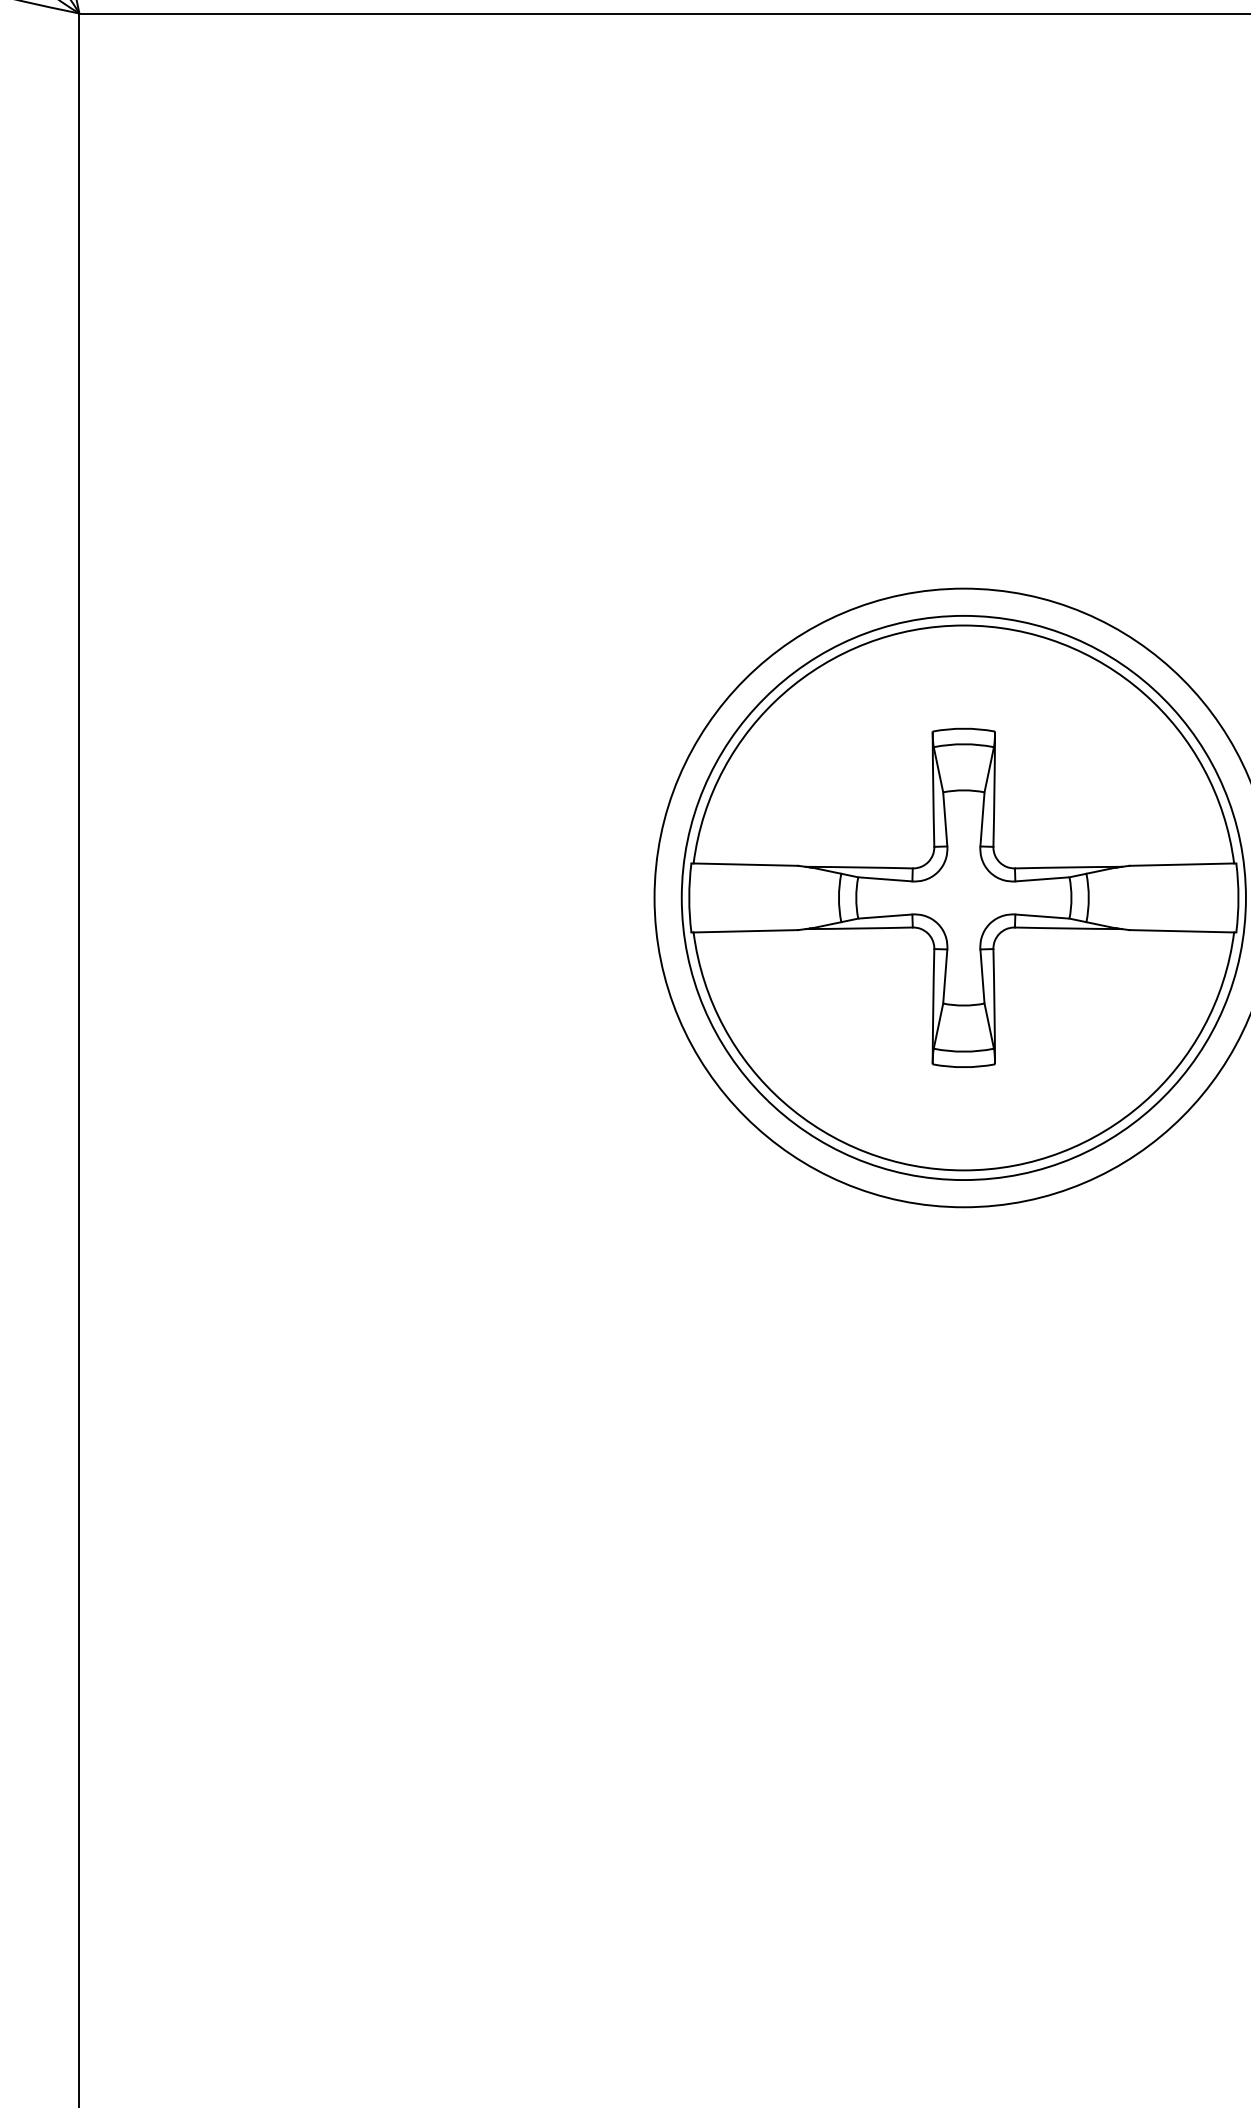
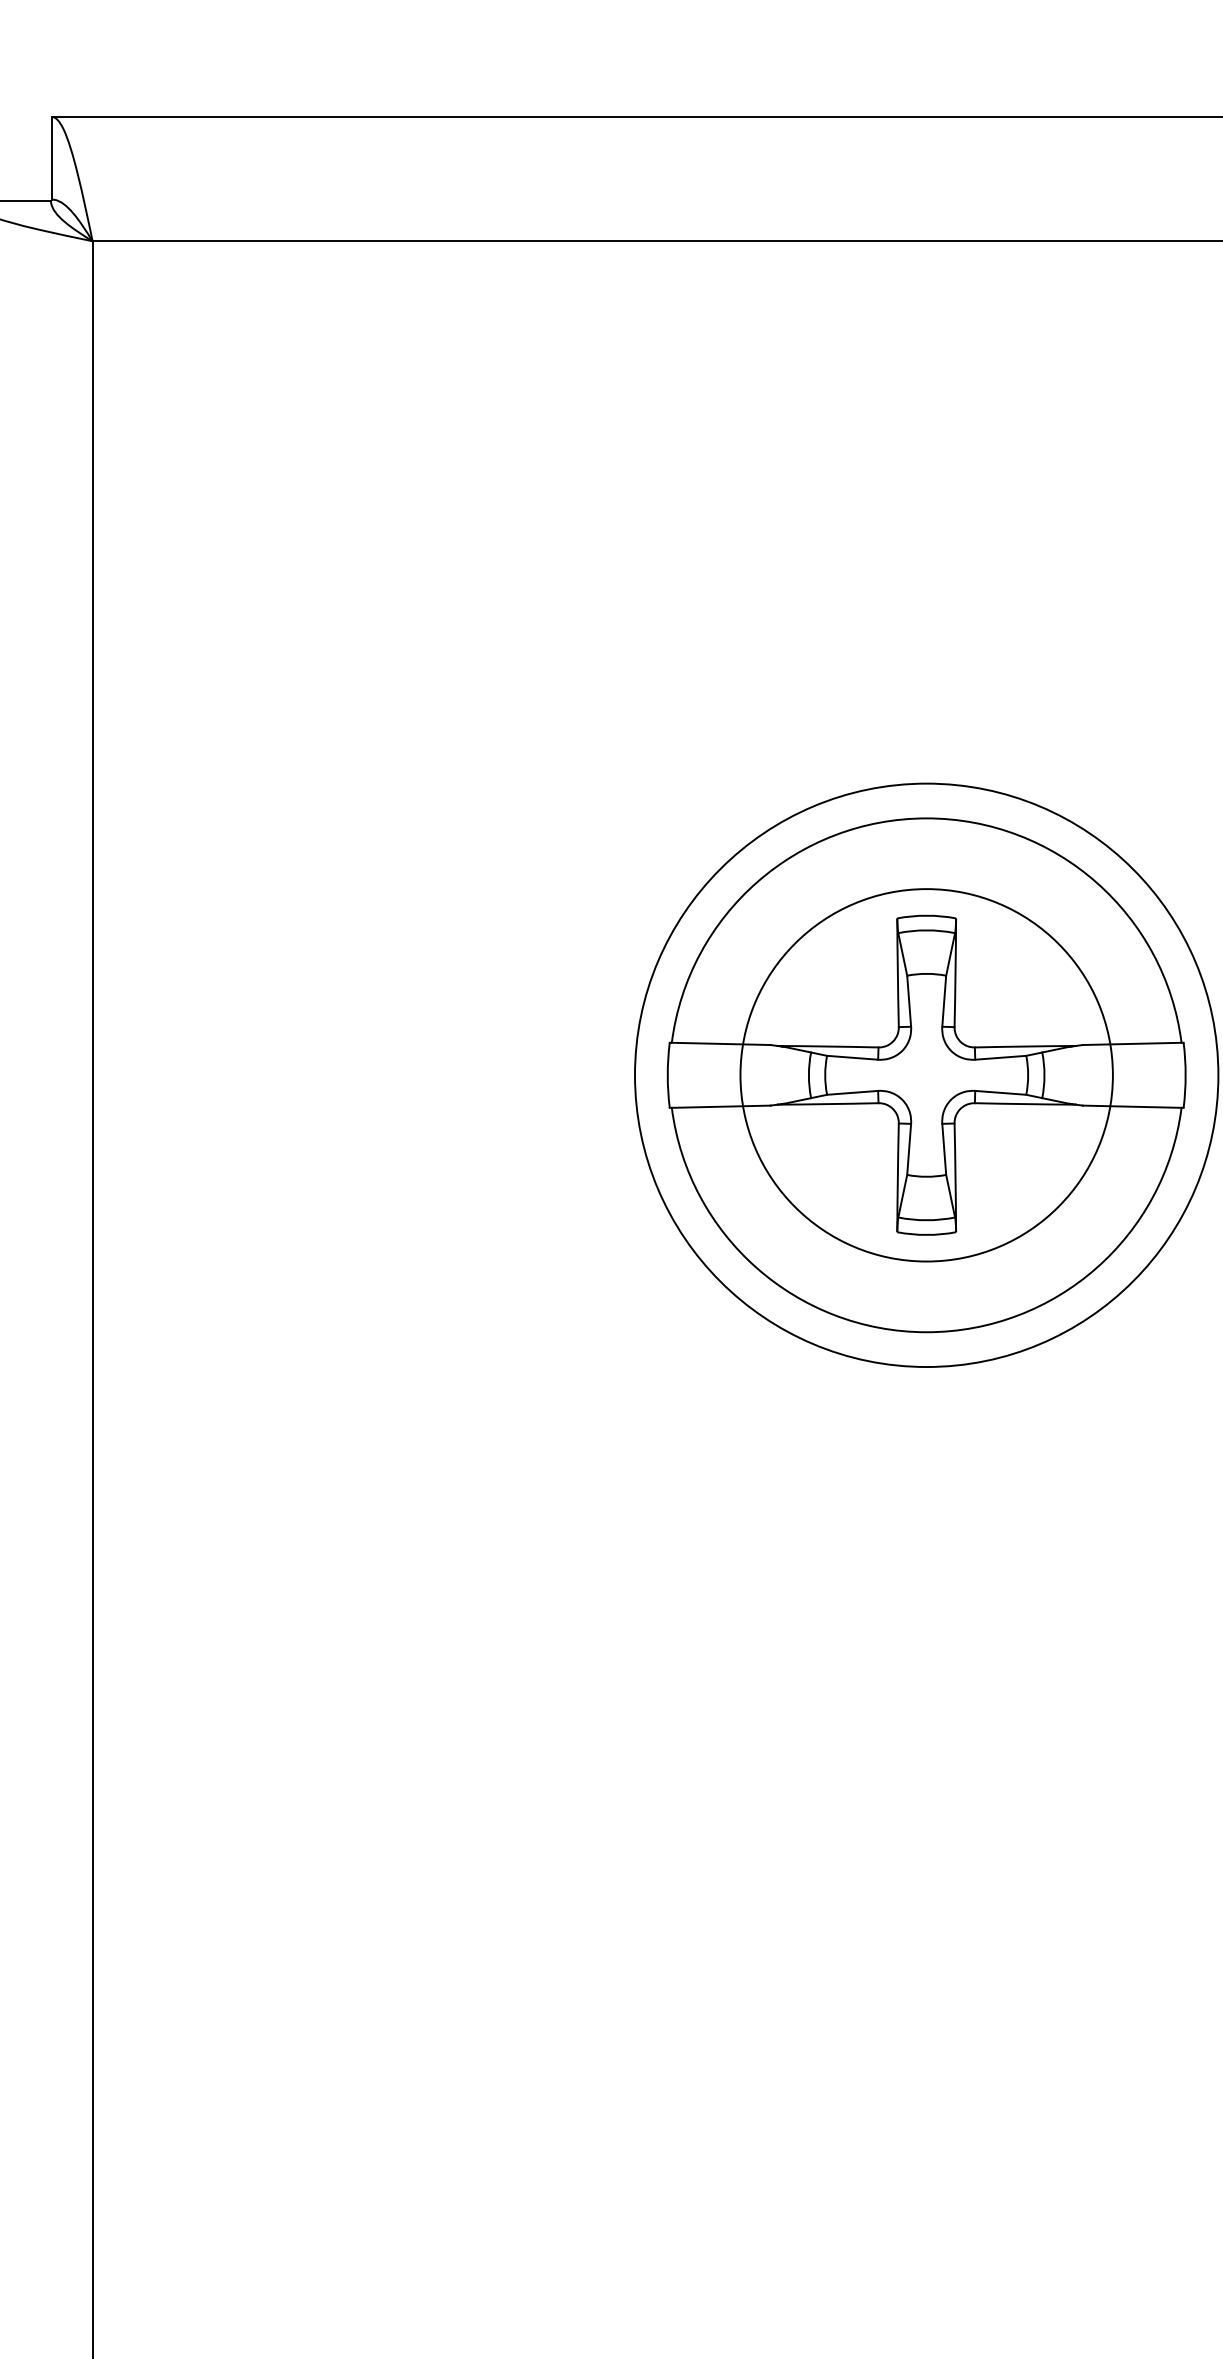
circle: (963, 898) -> (926, 1075), size x0.7

